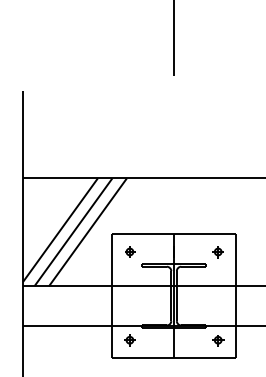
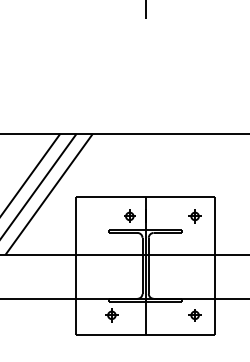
part: (130, 251) -> (130, 215), moved
part: (129, 340) -> (111, 315), moved

